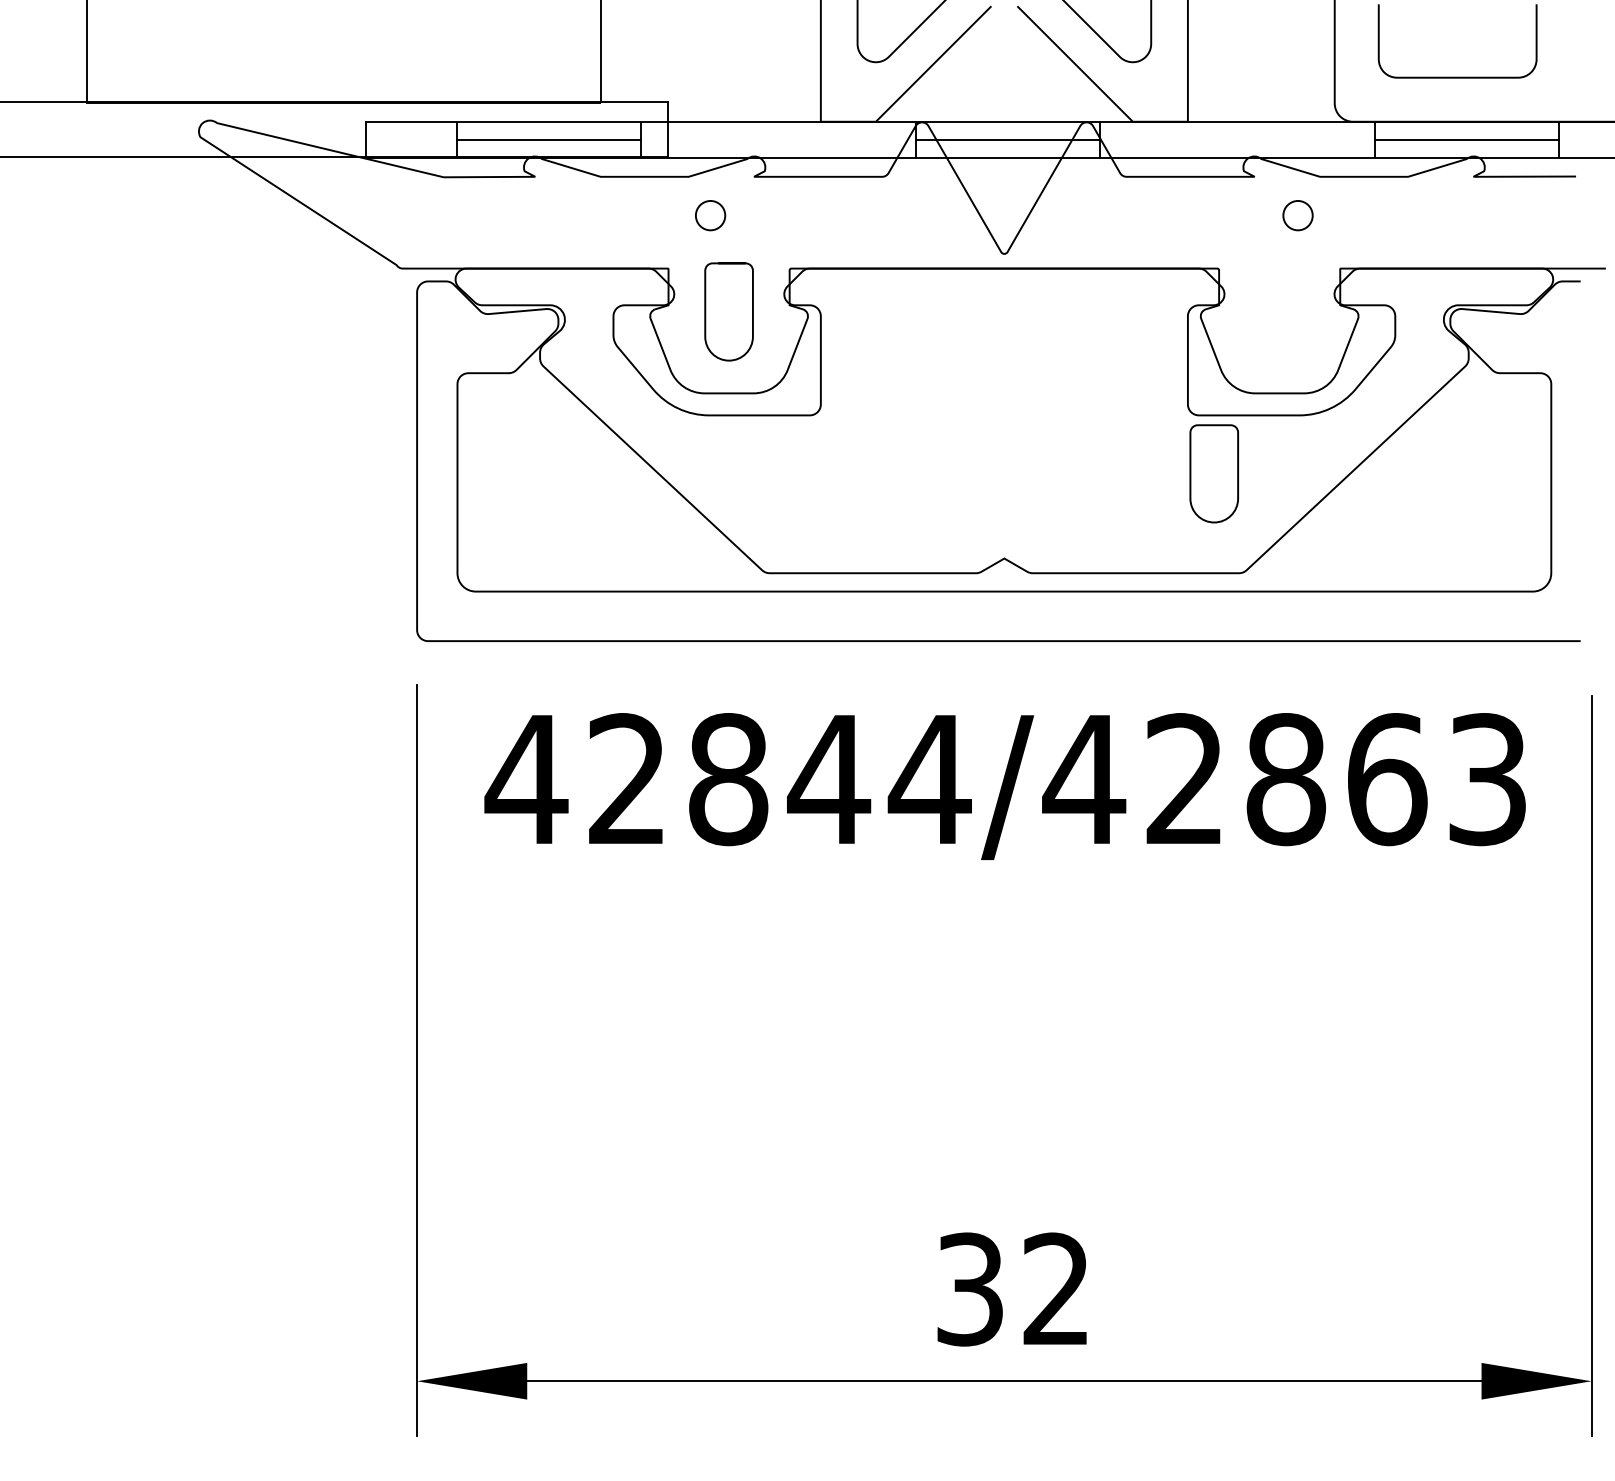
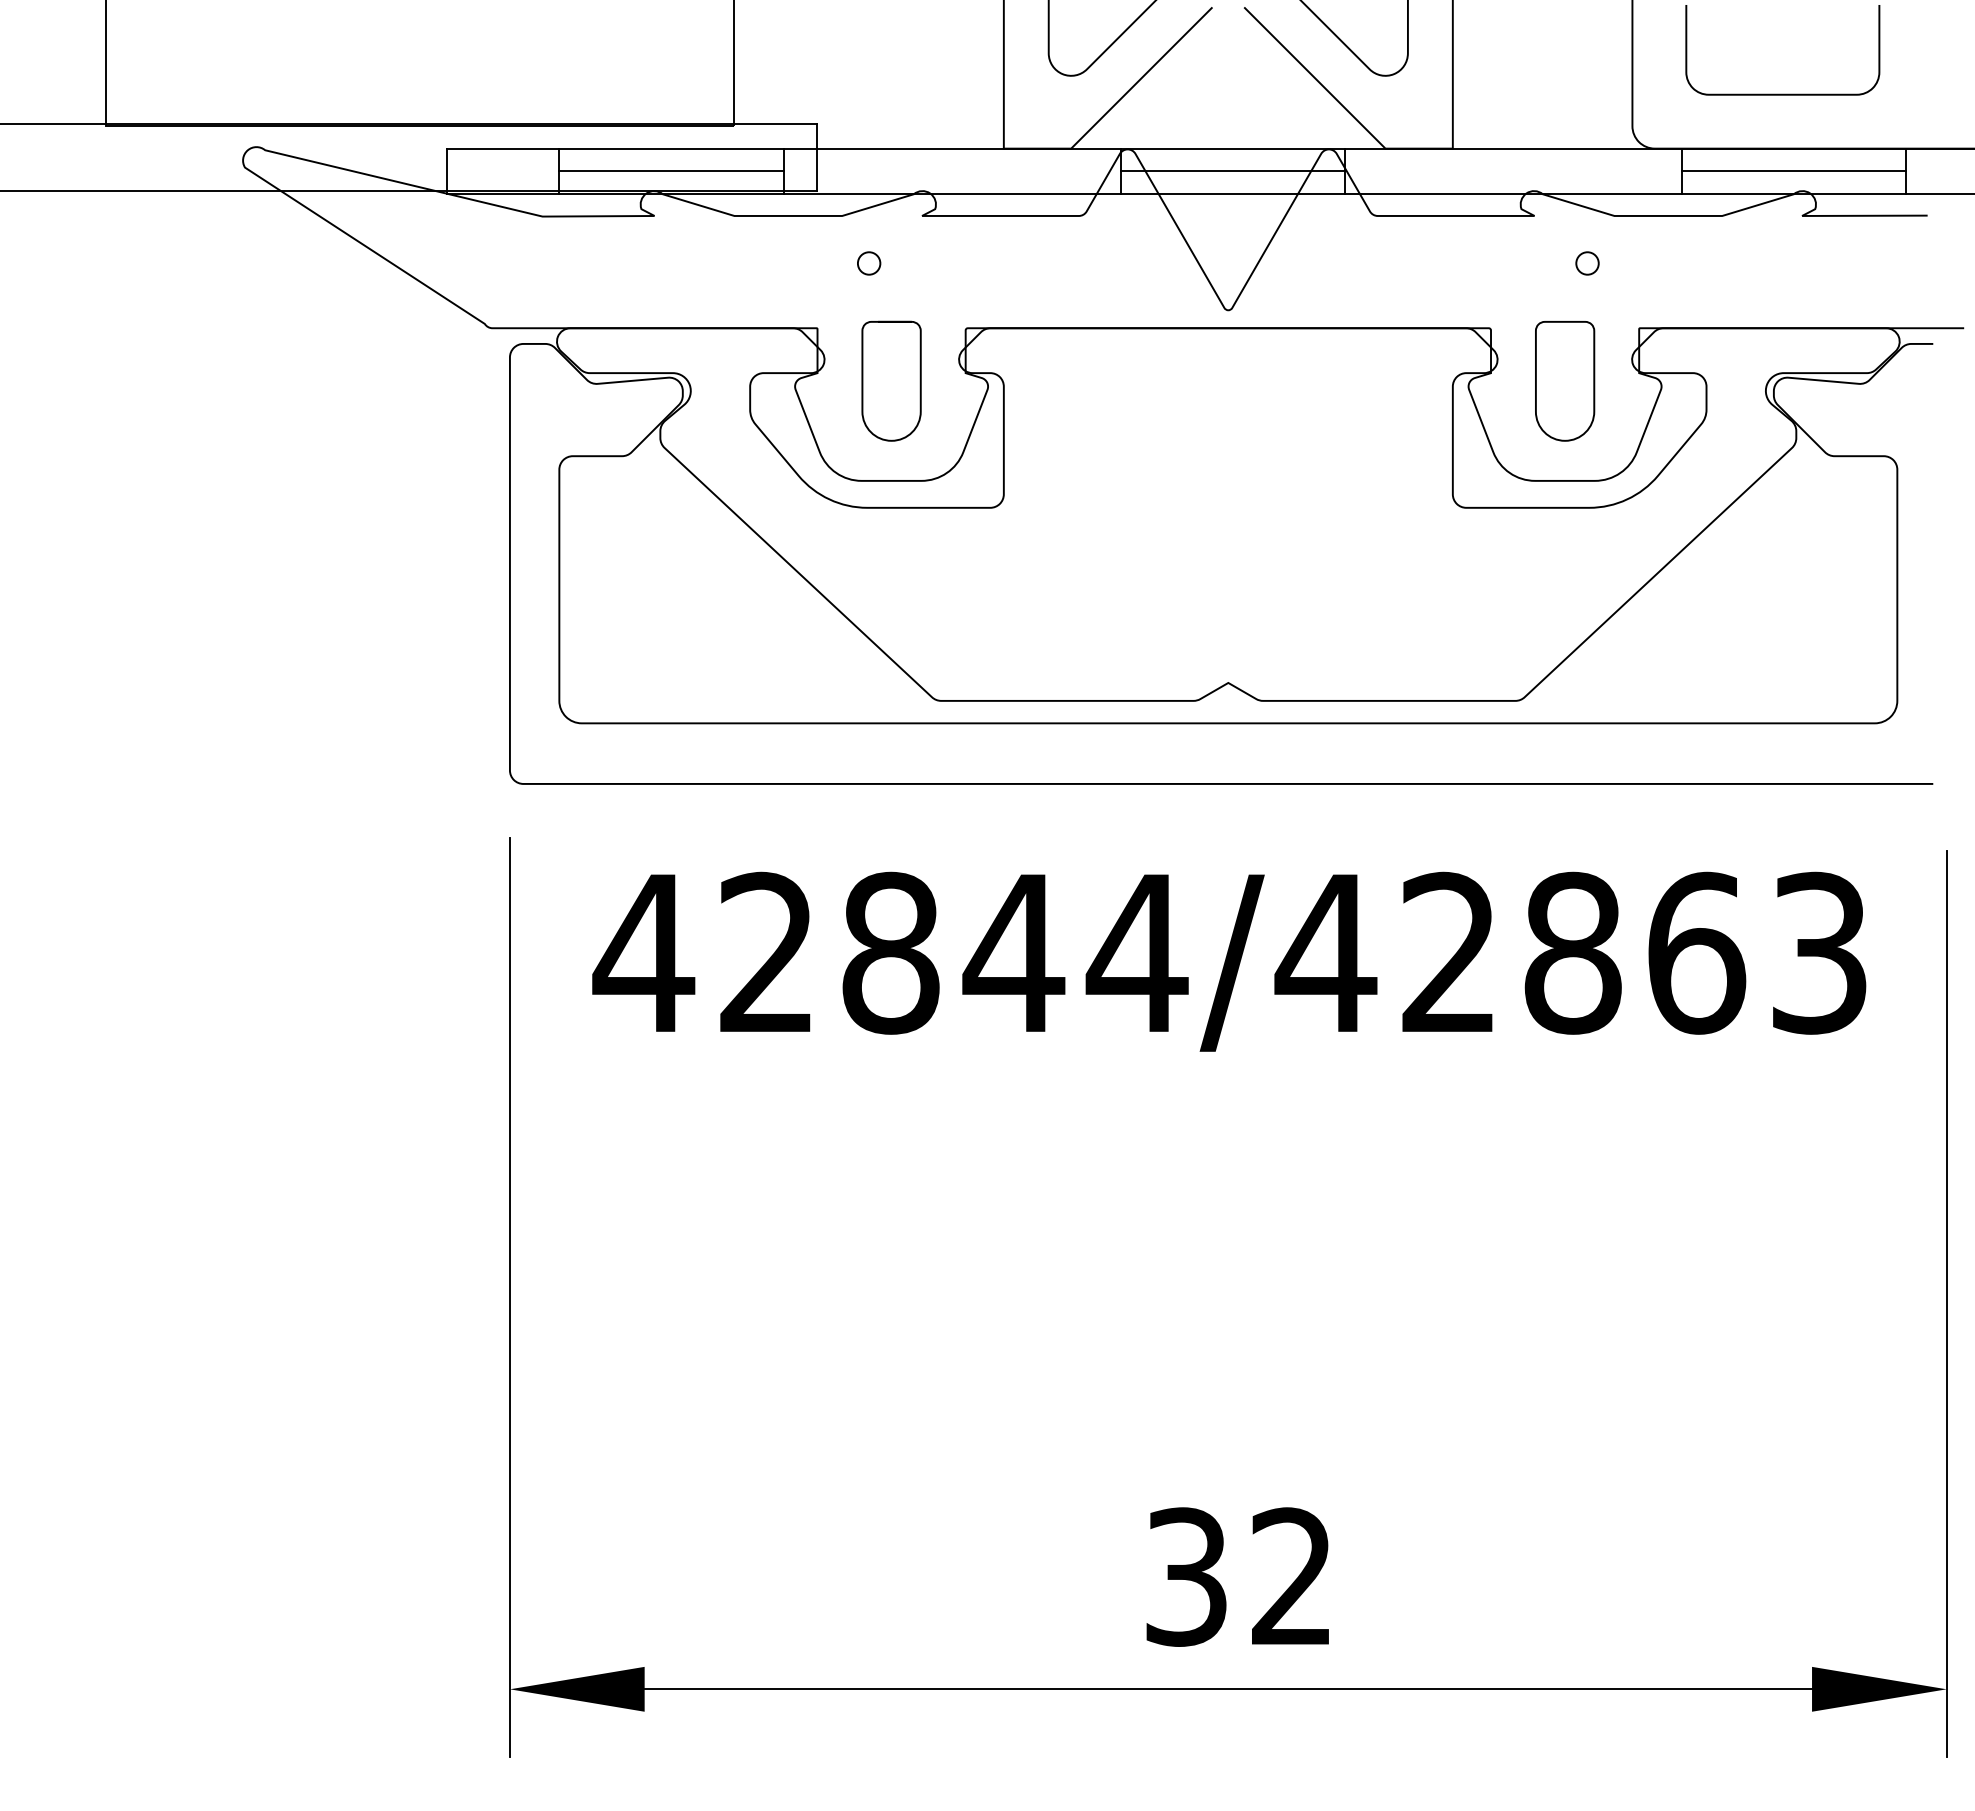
circle: (711, 215) -> (869, 263), size x0.62
circle: (1298, 215) -> (1587, 263), size x0.62
part: (1214, 473) -> (1565, 381), moved

